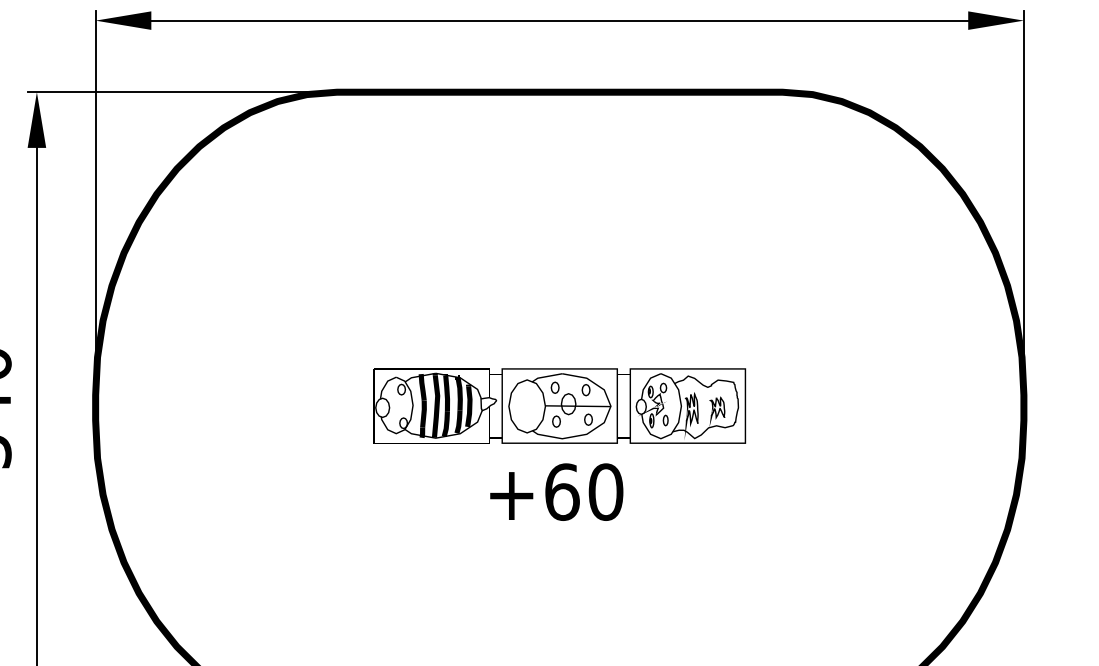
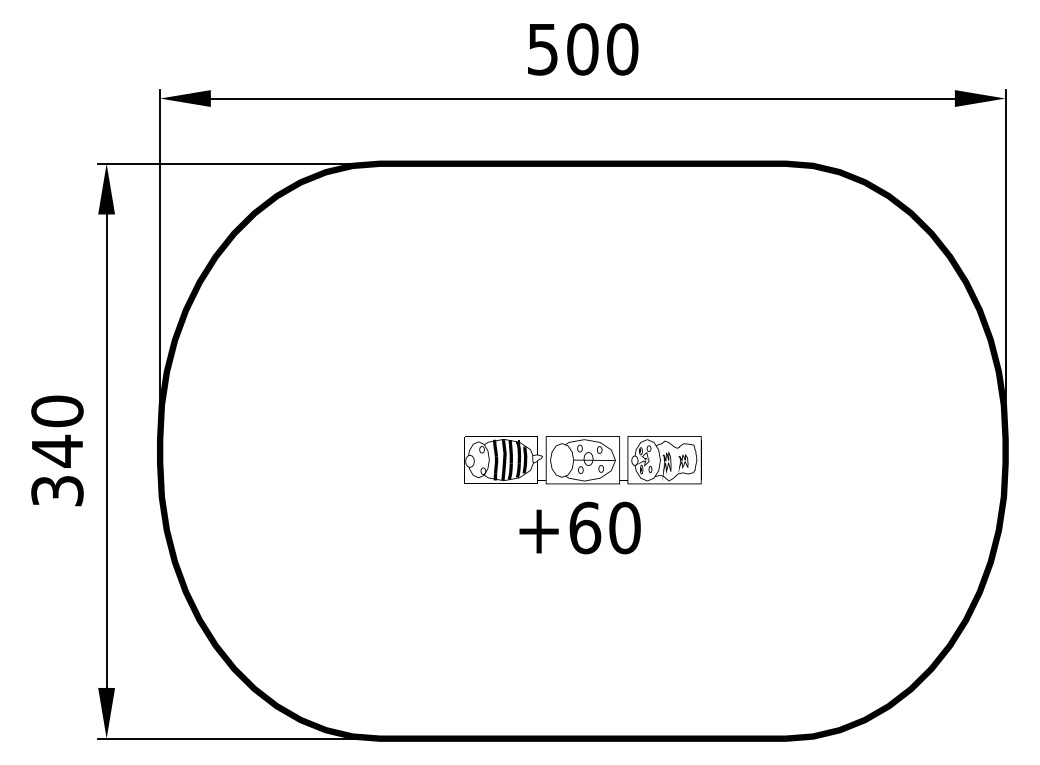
part: (559, 444) -> (582, 484), size x0.7

